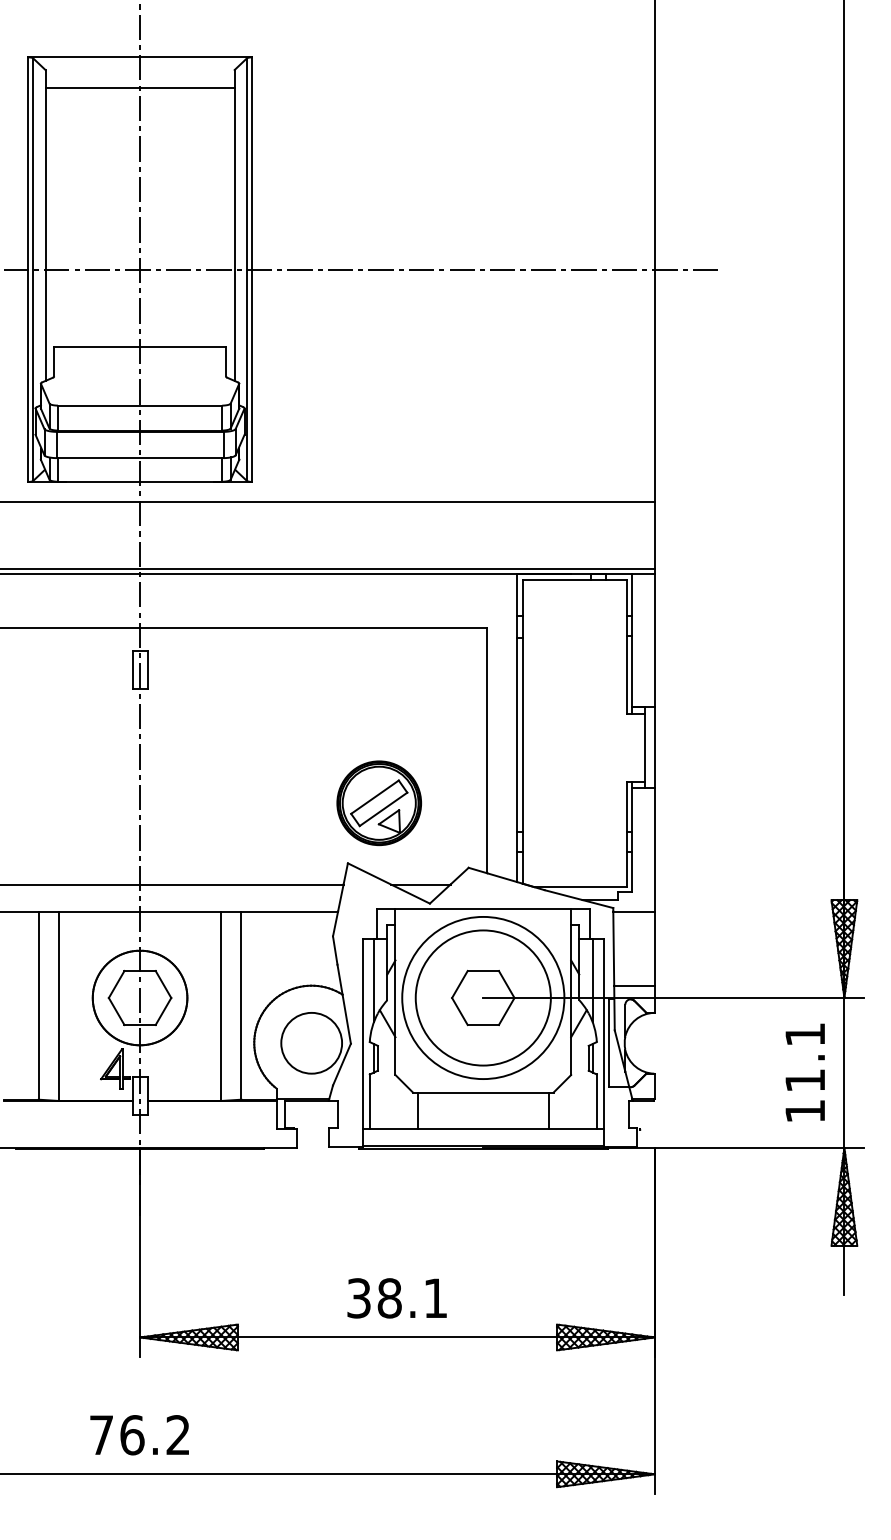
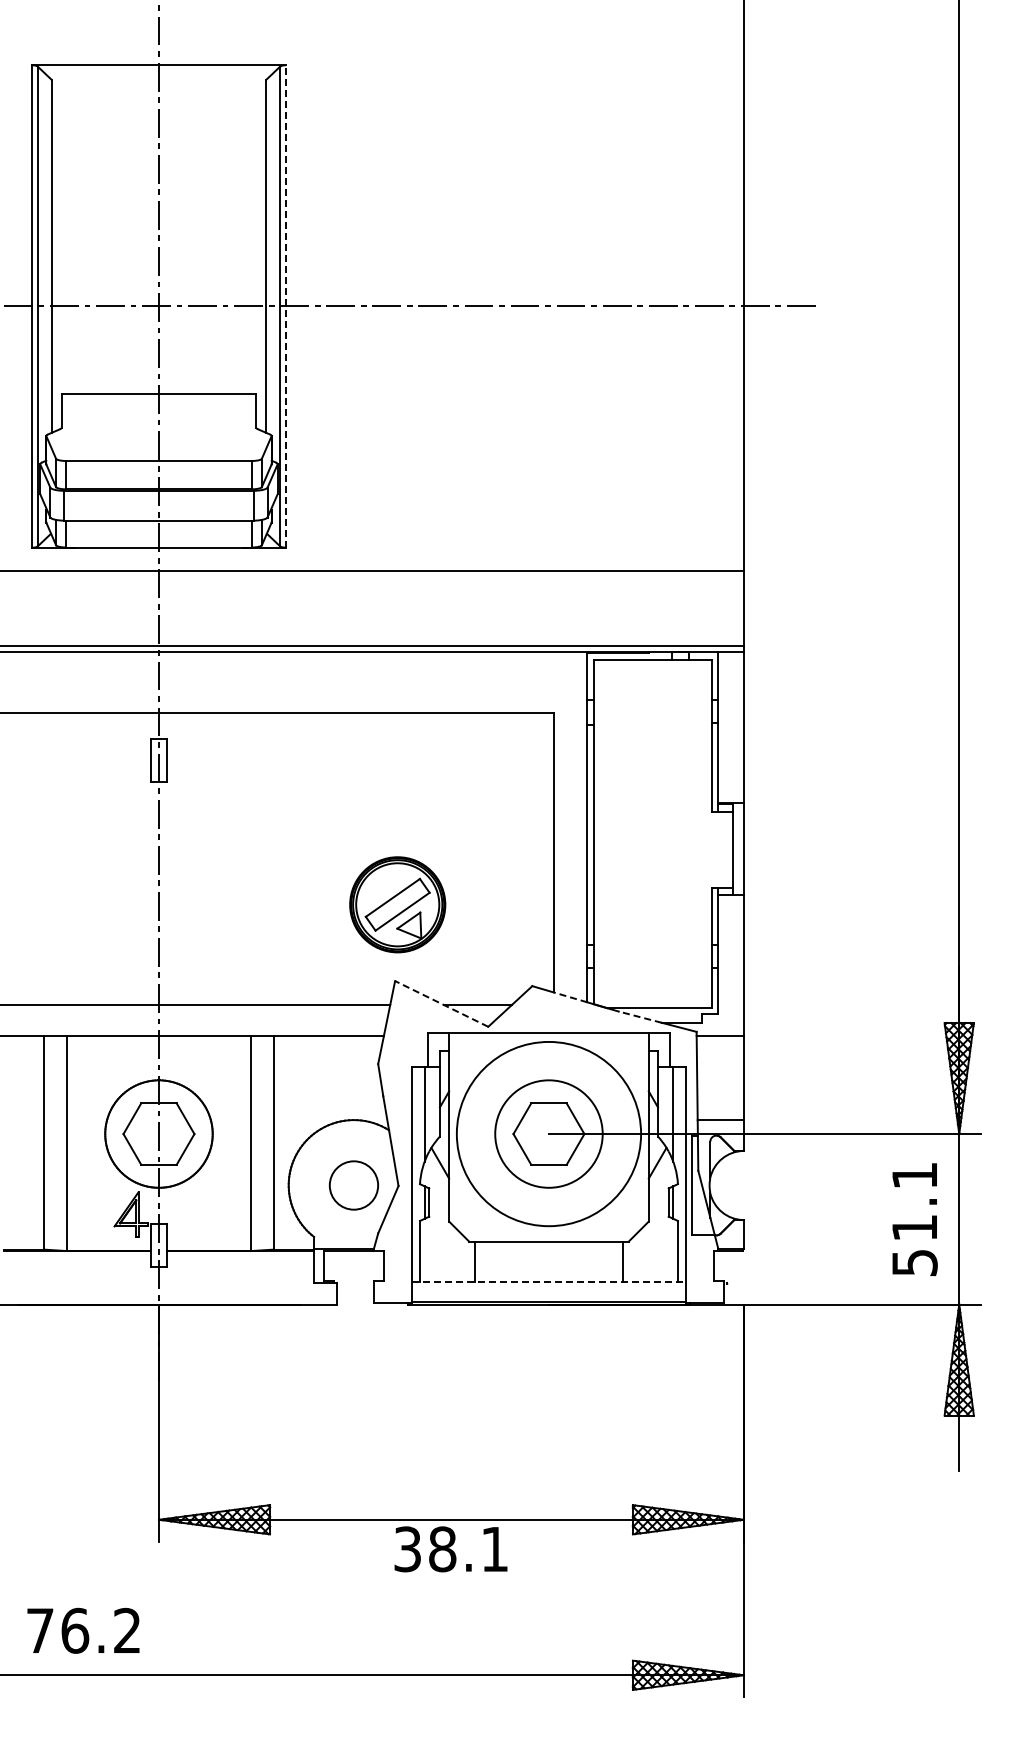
line: (139, 87) -> (158, 99), removed
line: (252, 269) -> (286, 306), solid -> dashed
part: (379, 803) -> (397, 904), moved
line: (502, 877) -> (570, 997), solid -> dashed
line: (388, 883) -> (441, 1003), solid -> dashed
line: (562, 895) -> (639, 1017), solid -> dashed
circle: (482, 997) -> (548, 1133), size x0.7
circle: (311, 1043) -> (353, 1185), size x0.7
text: (805, 1111) -> (914, 1262), 11.1 -> 51.1
line: (482, 1128) -> (548, 1282), solid -> dashed
text: (396, 1298) -> (450, 1549), moved
text: (139, 1434) -> (83, 1630), moved

